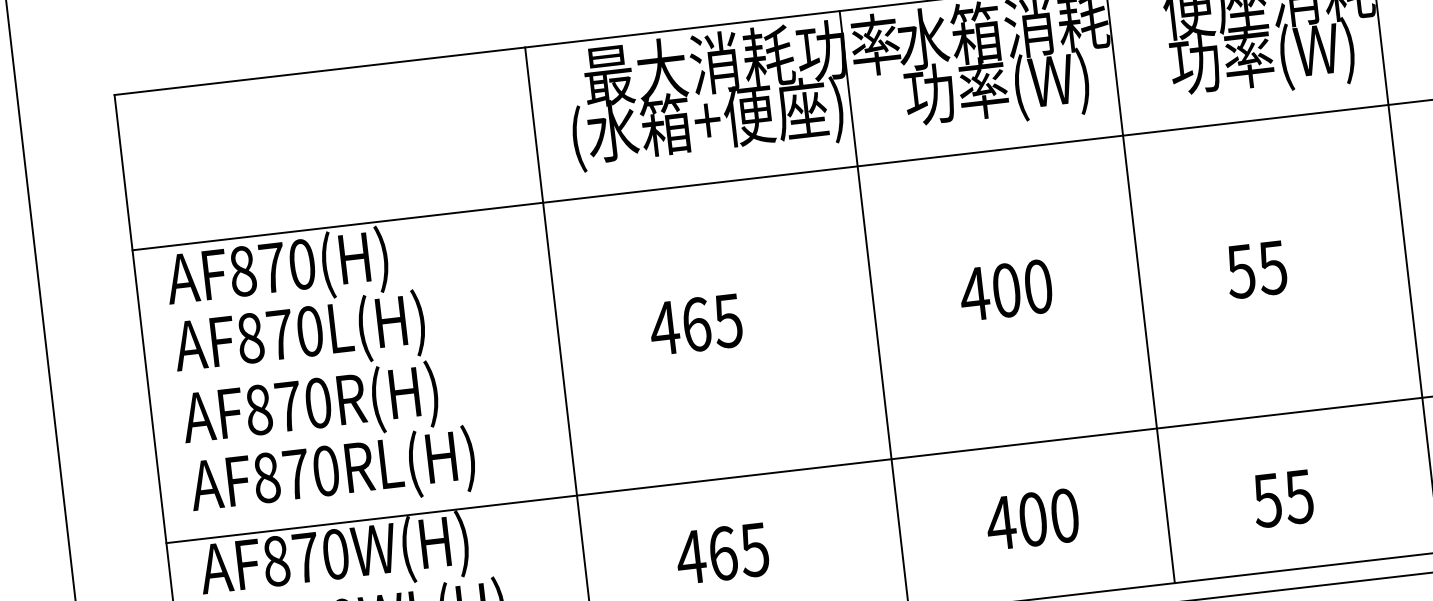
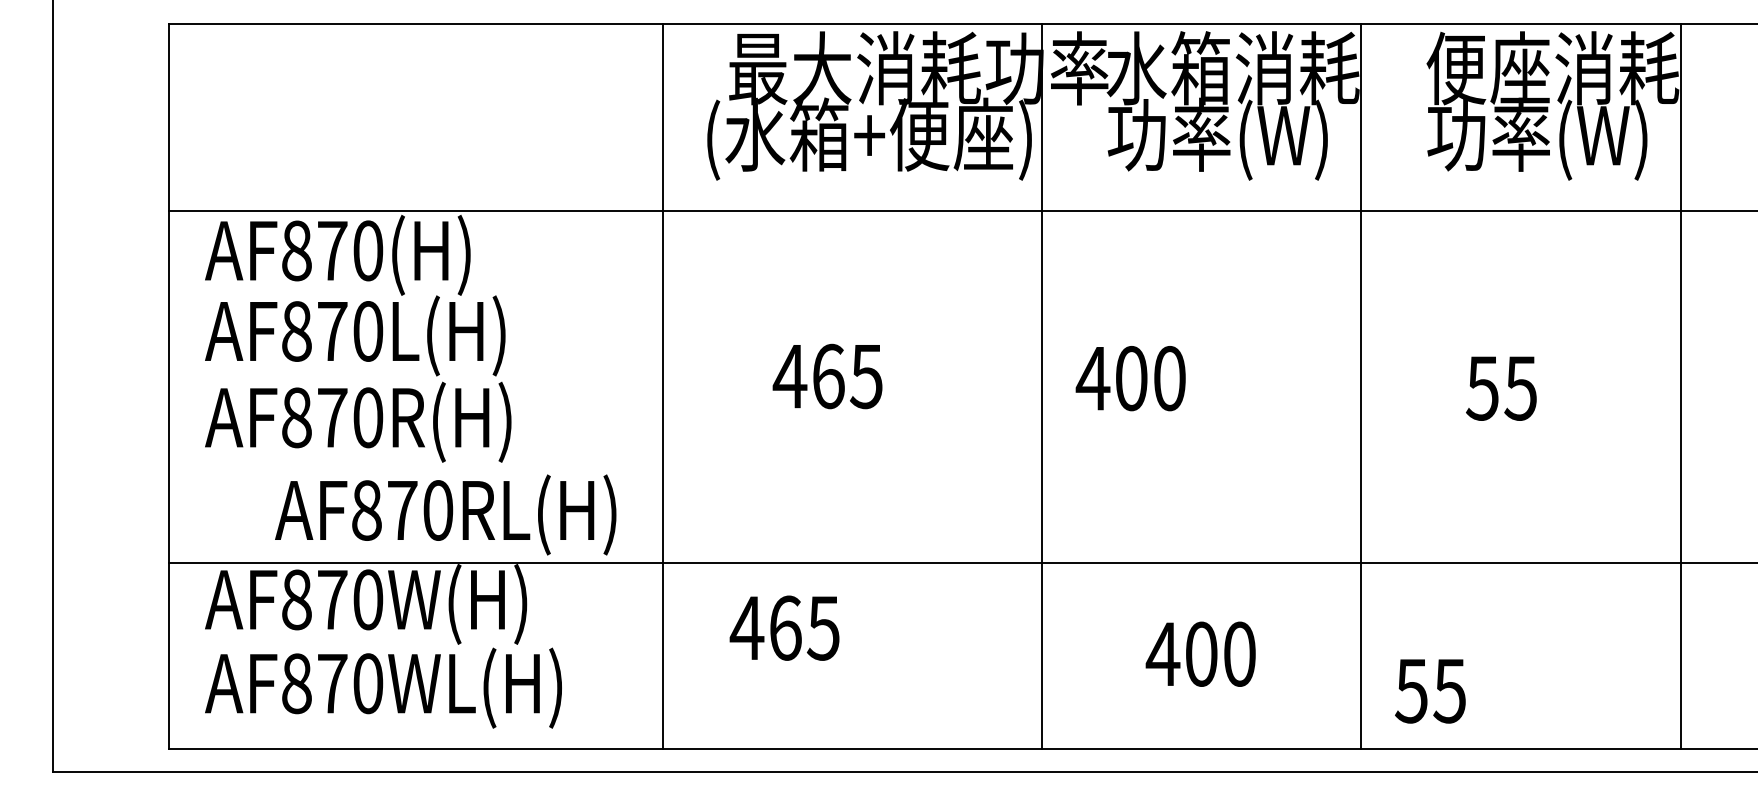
text: (1005, 290) -> (1130, 378), moved
text: (332, 473) -> (445, 514), moved
text: (1283, 499) -> (1430, 691), moved
text: (722, 553) -> (784, 627), moved

